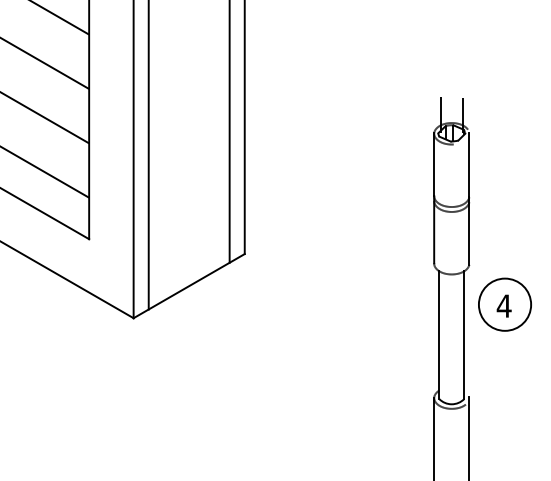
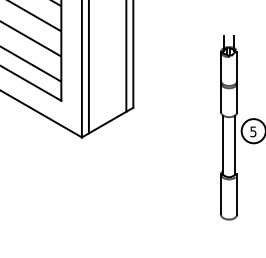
text: (504, 305) -> (253, 131), 4 -> 5

